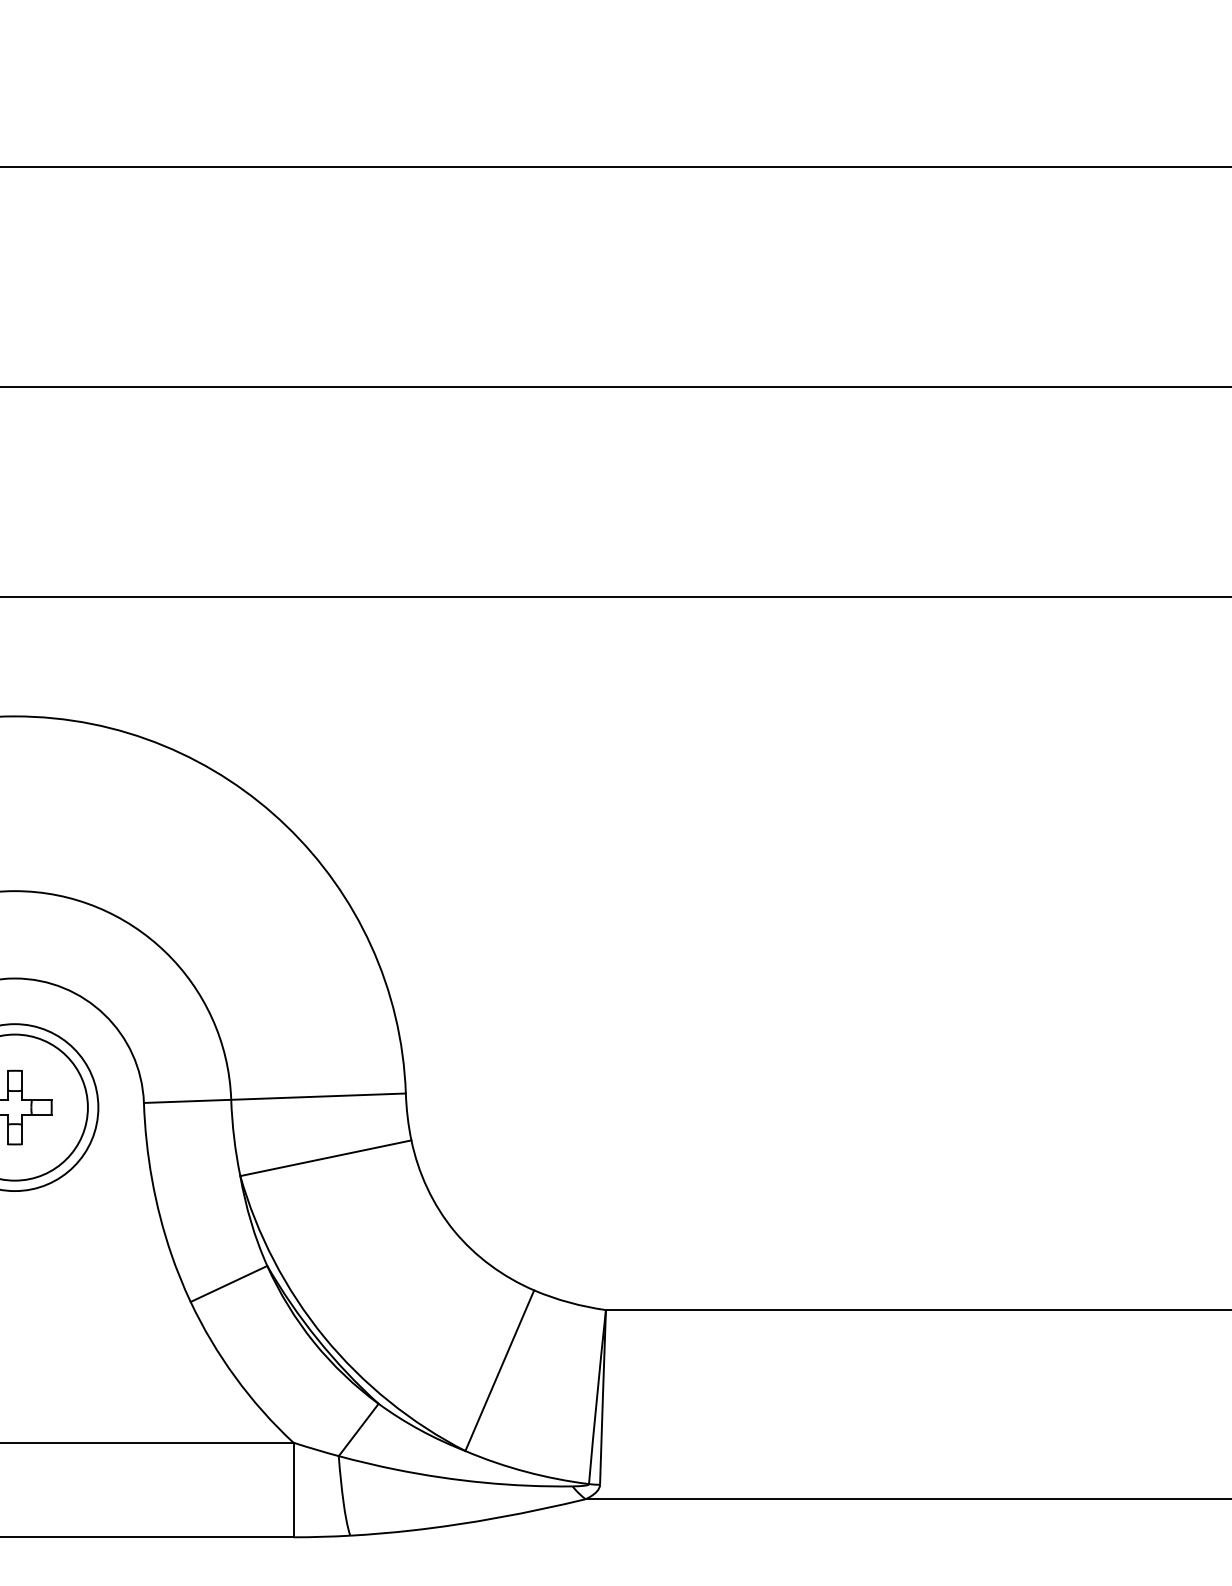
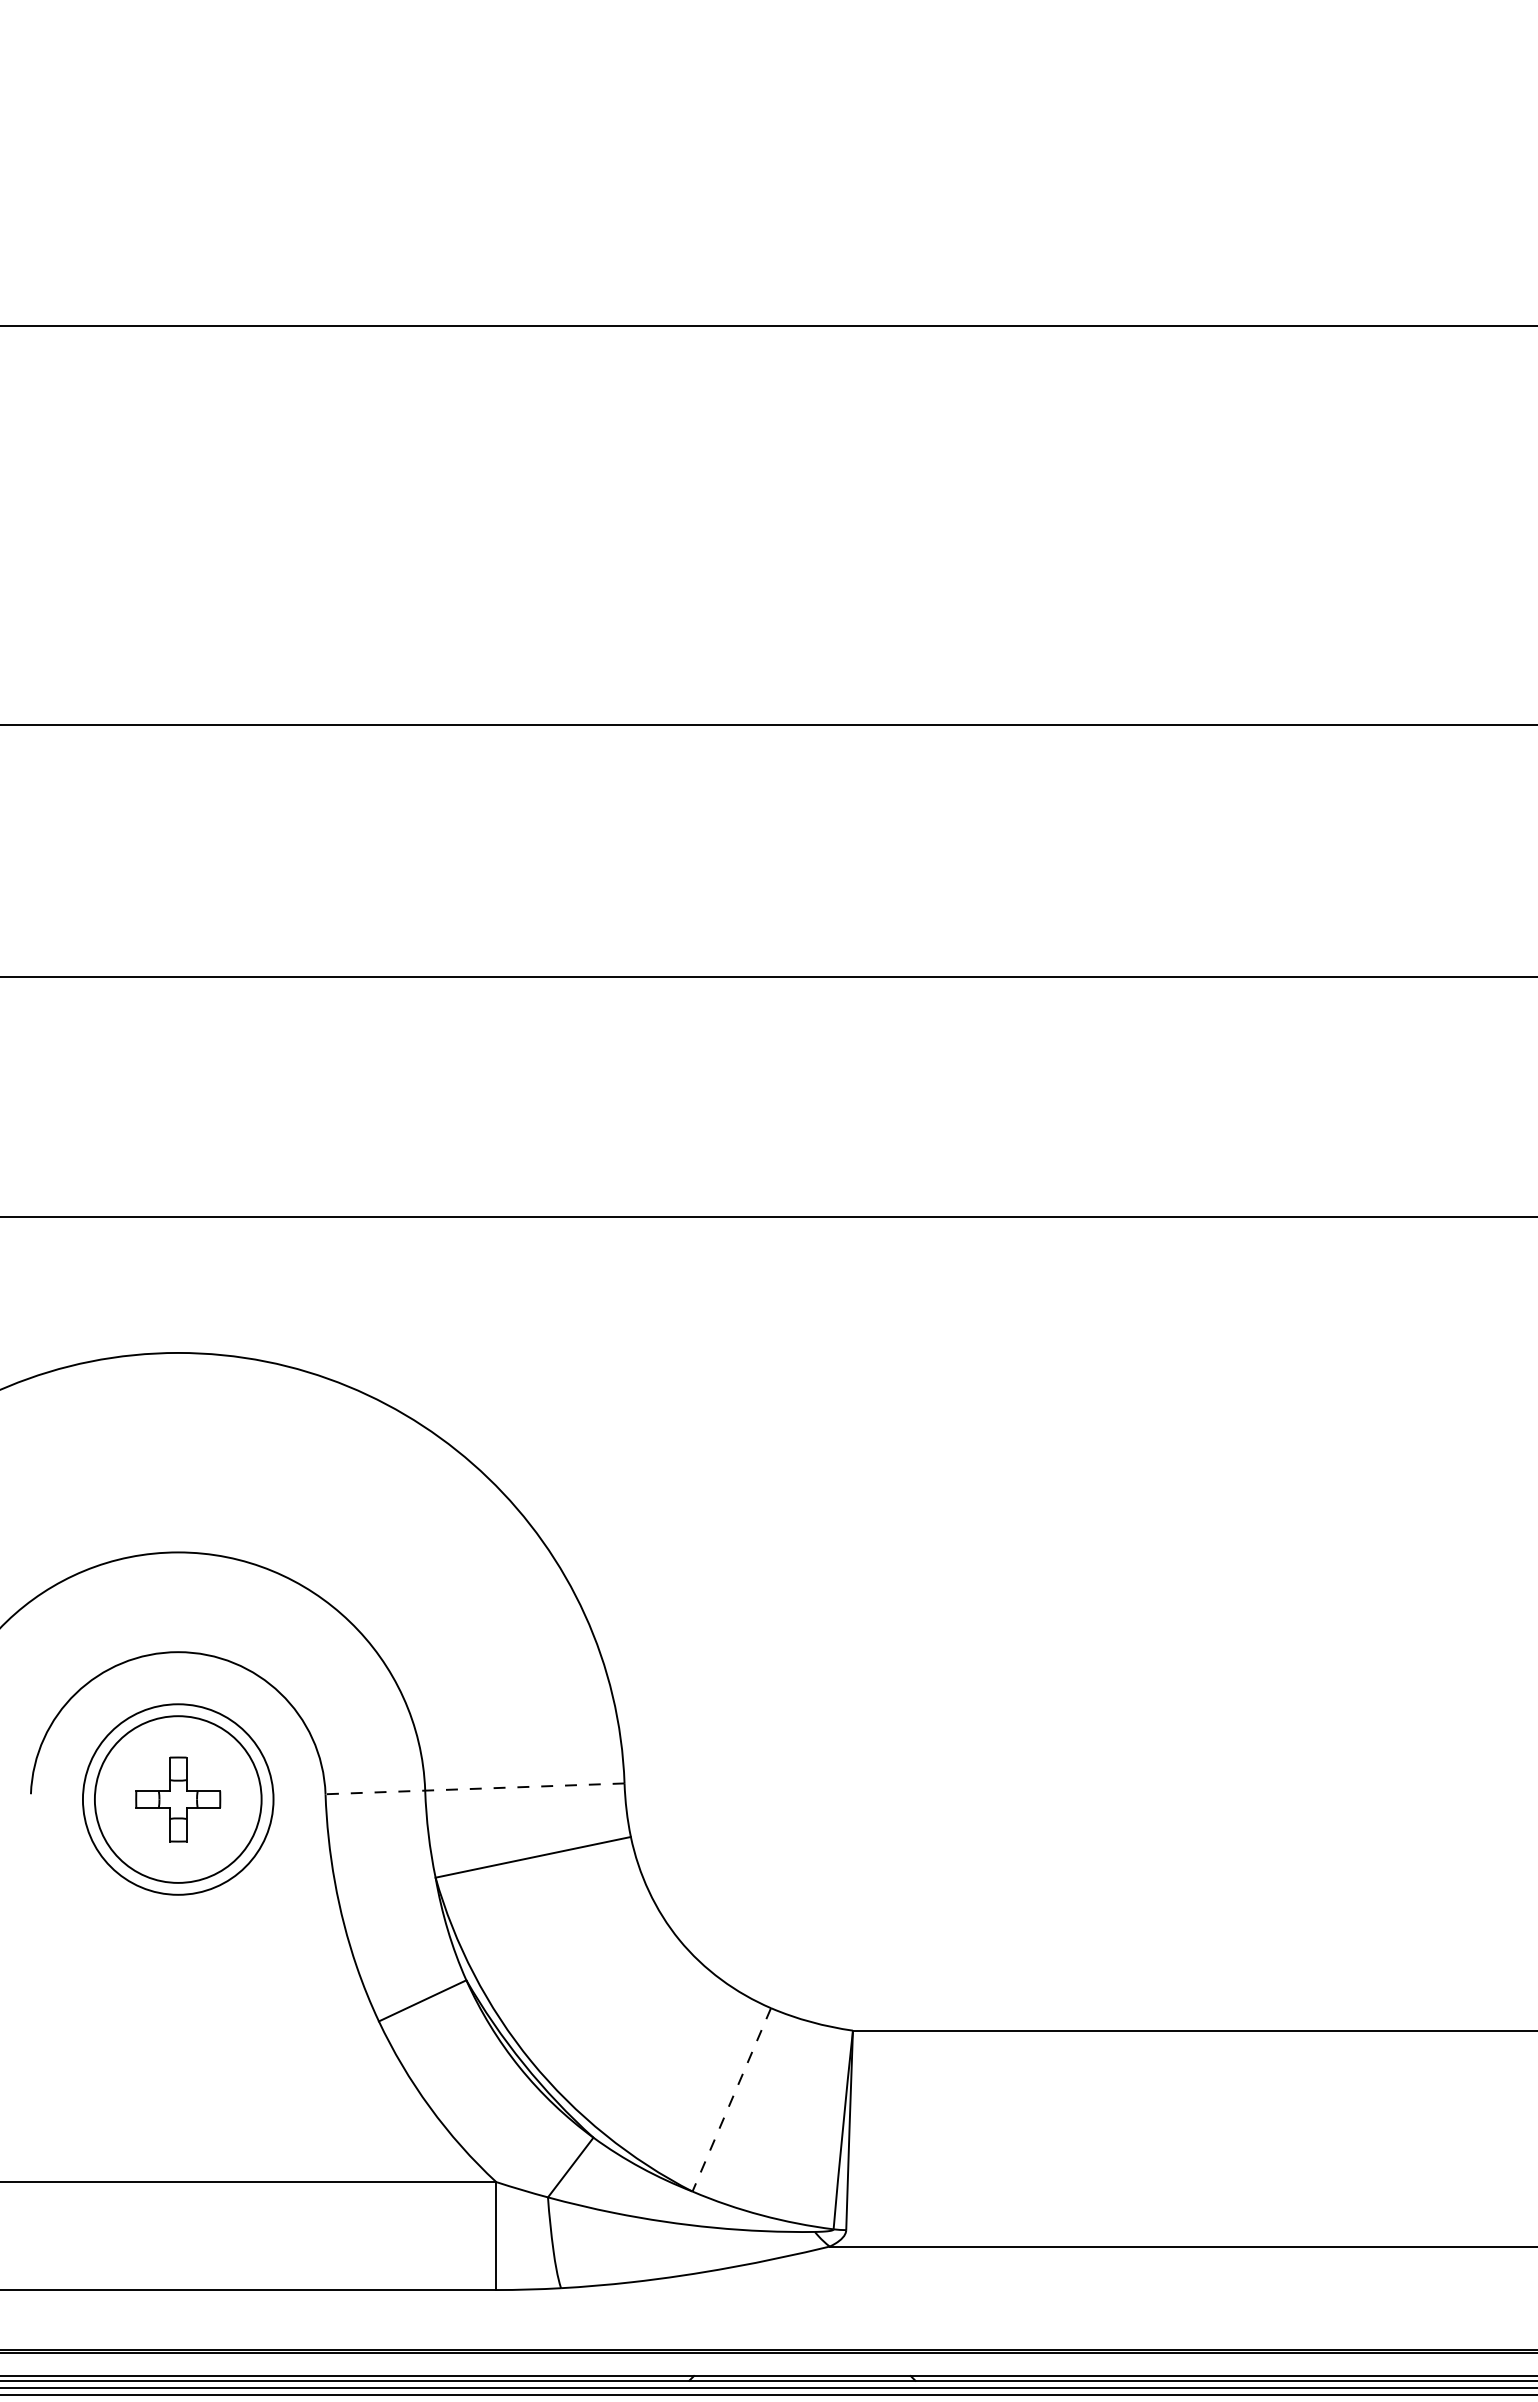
line: (275, 1097) -> (475, 1788), solid -> dashed
line: (499, 1370) -> (731, 2099), solid -> dashed

